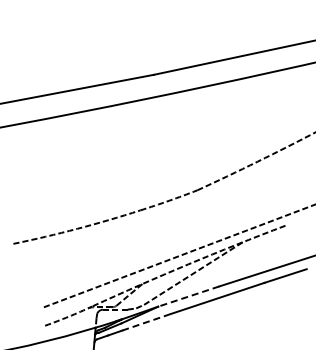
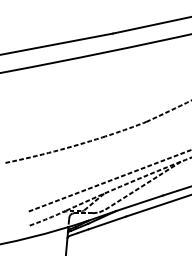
line: (188, 296) -> (139, 203), dashed -> solid
line: (146, 322) -> (107, 223), dashed -> solid

